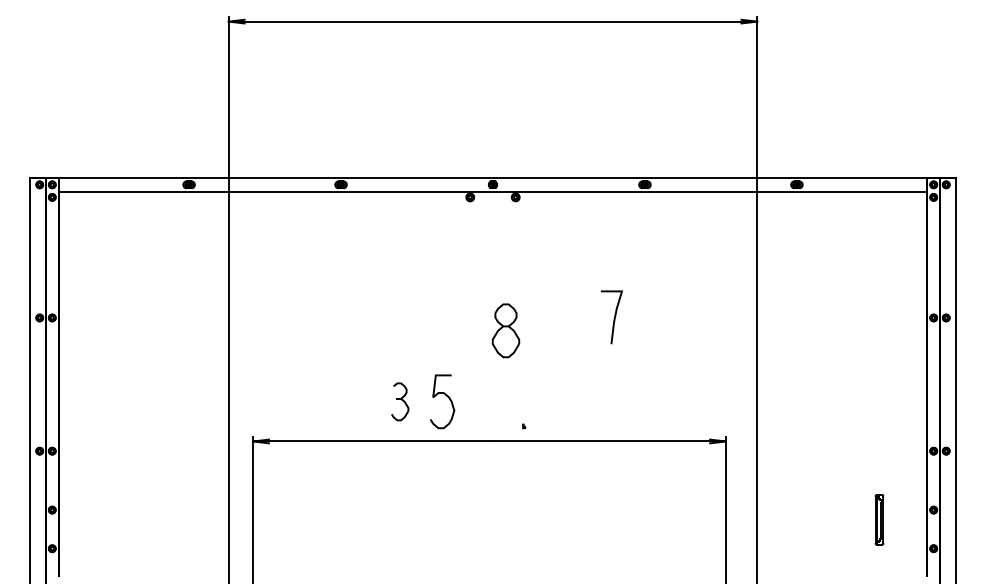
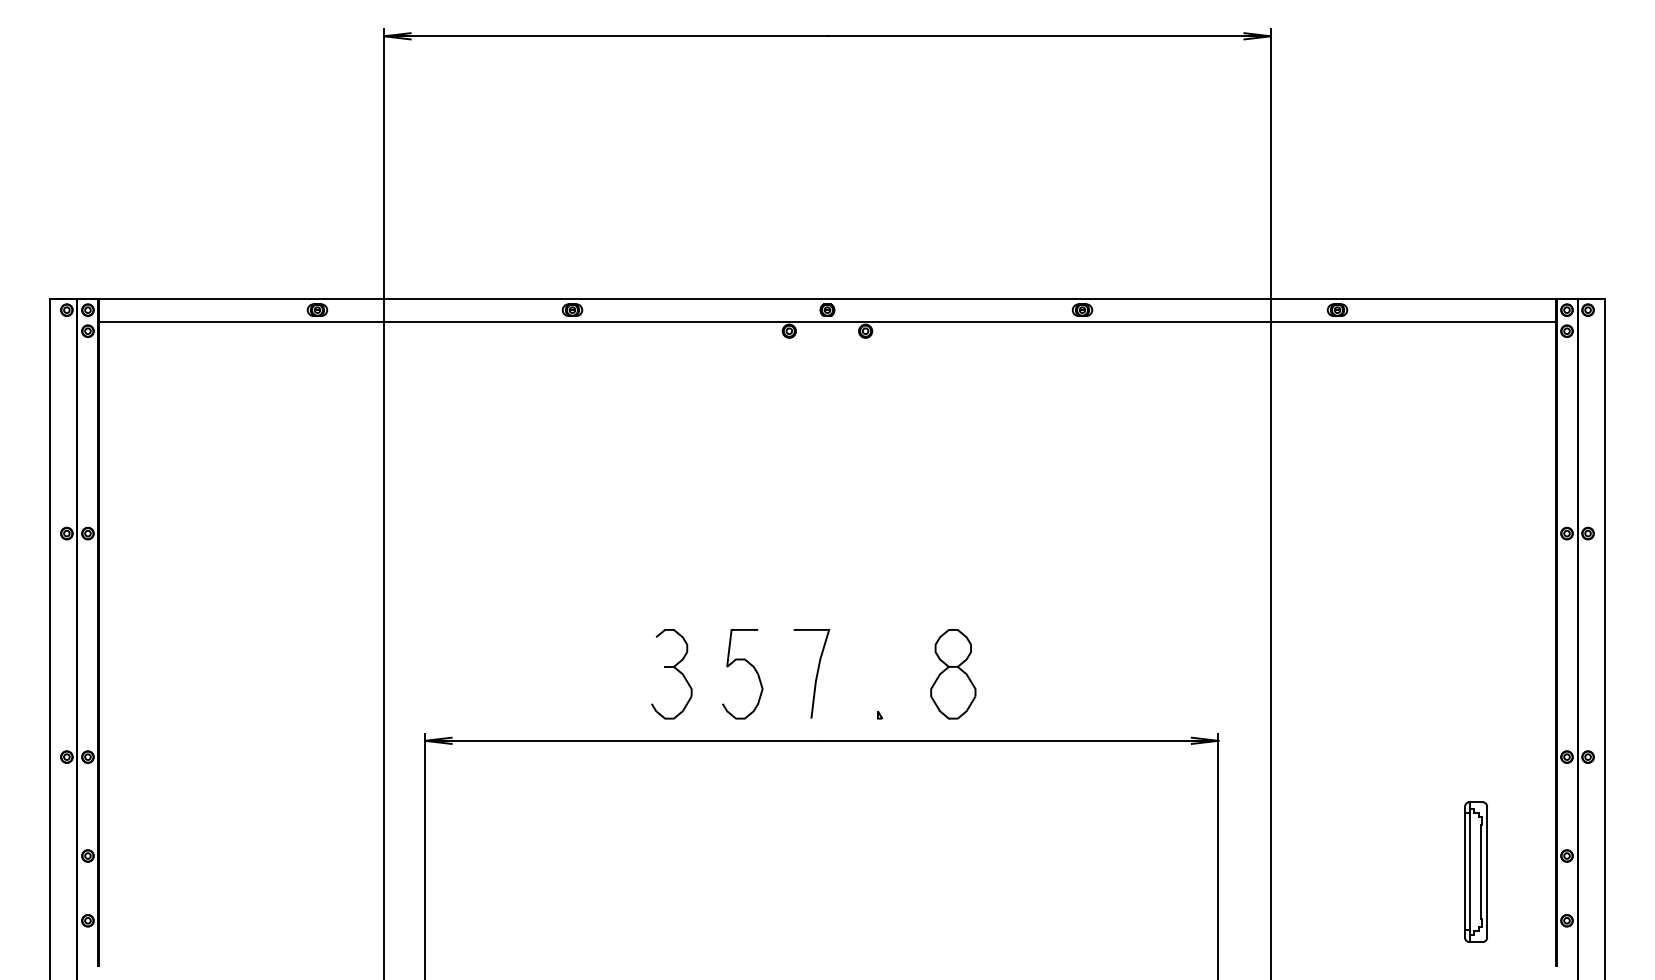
curve: (613, 318) -> (814, 675), moved
part: (505, 330) -> (952, 673), moved
part: (399, 401) -> (670, 673), size x1.43
part: (879, 519) -> (1476, 871), size x1.67

